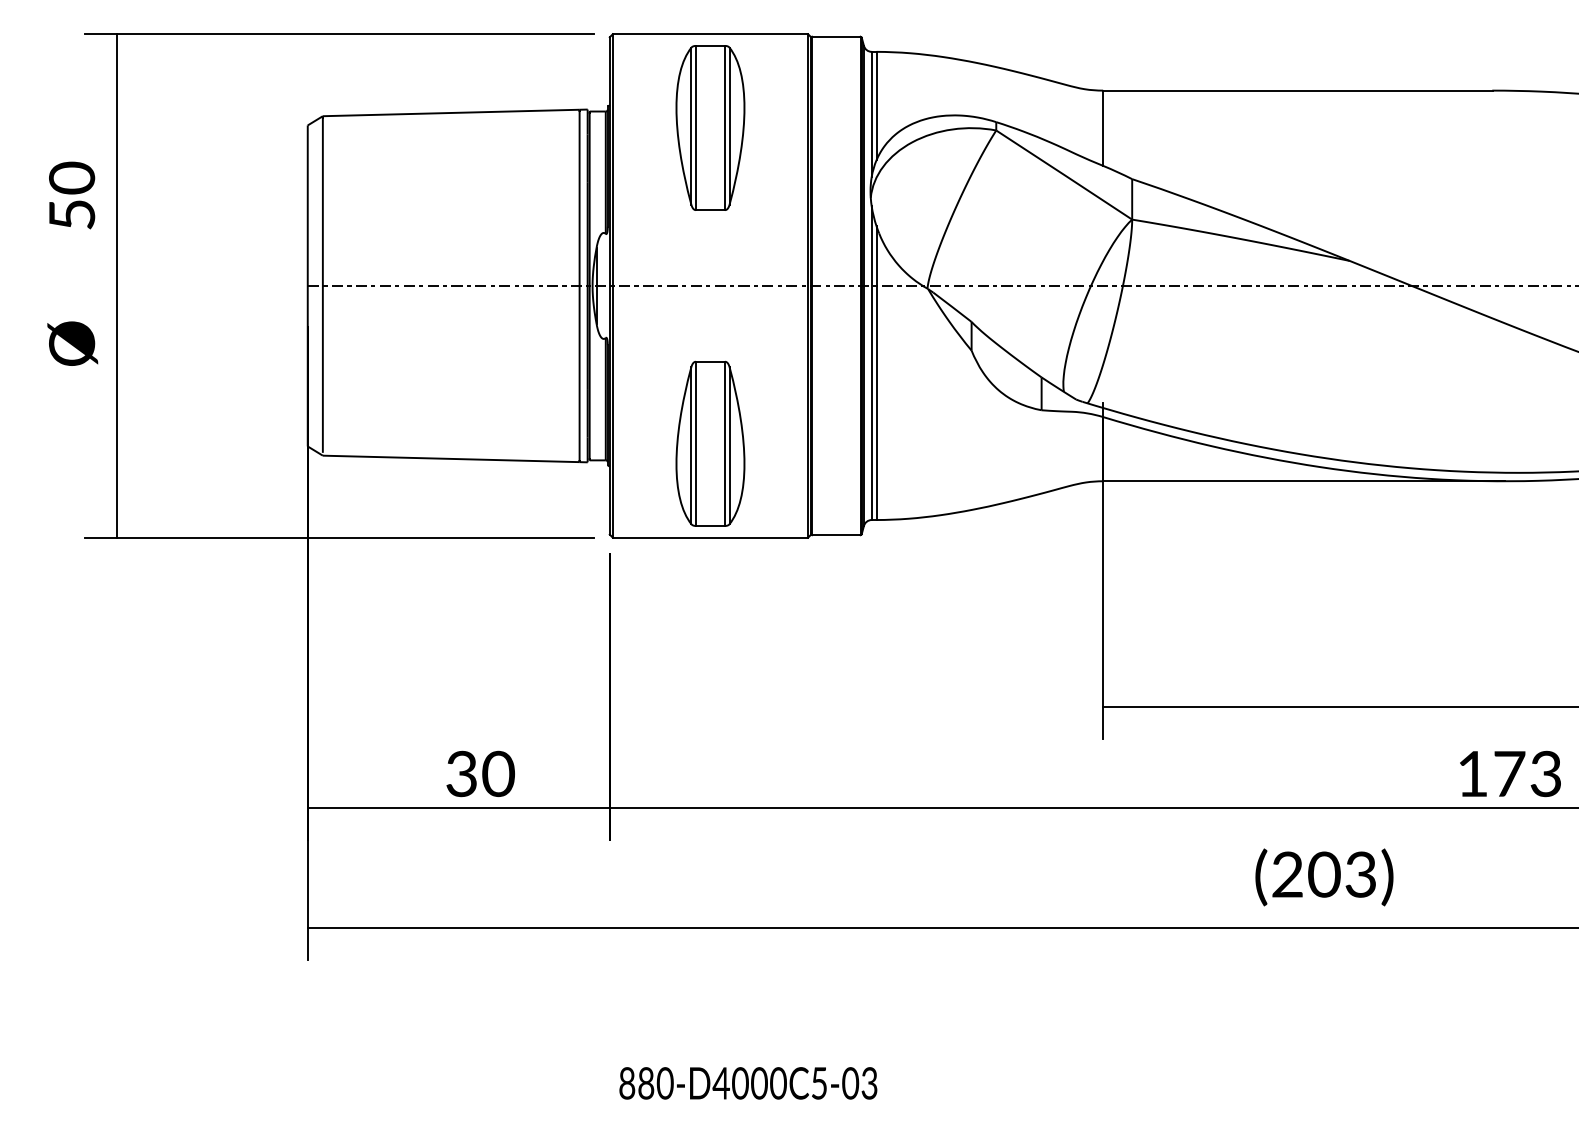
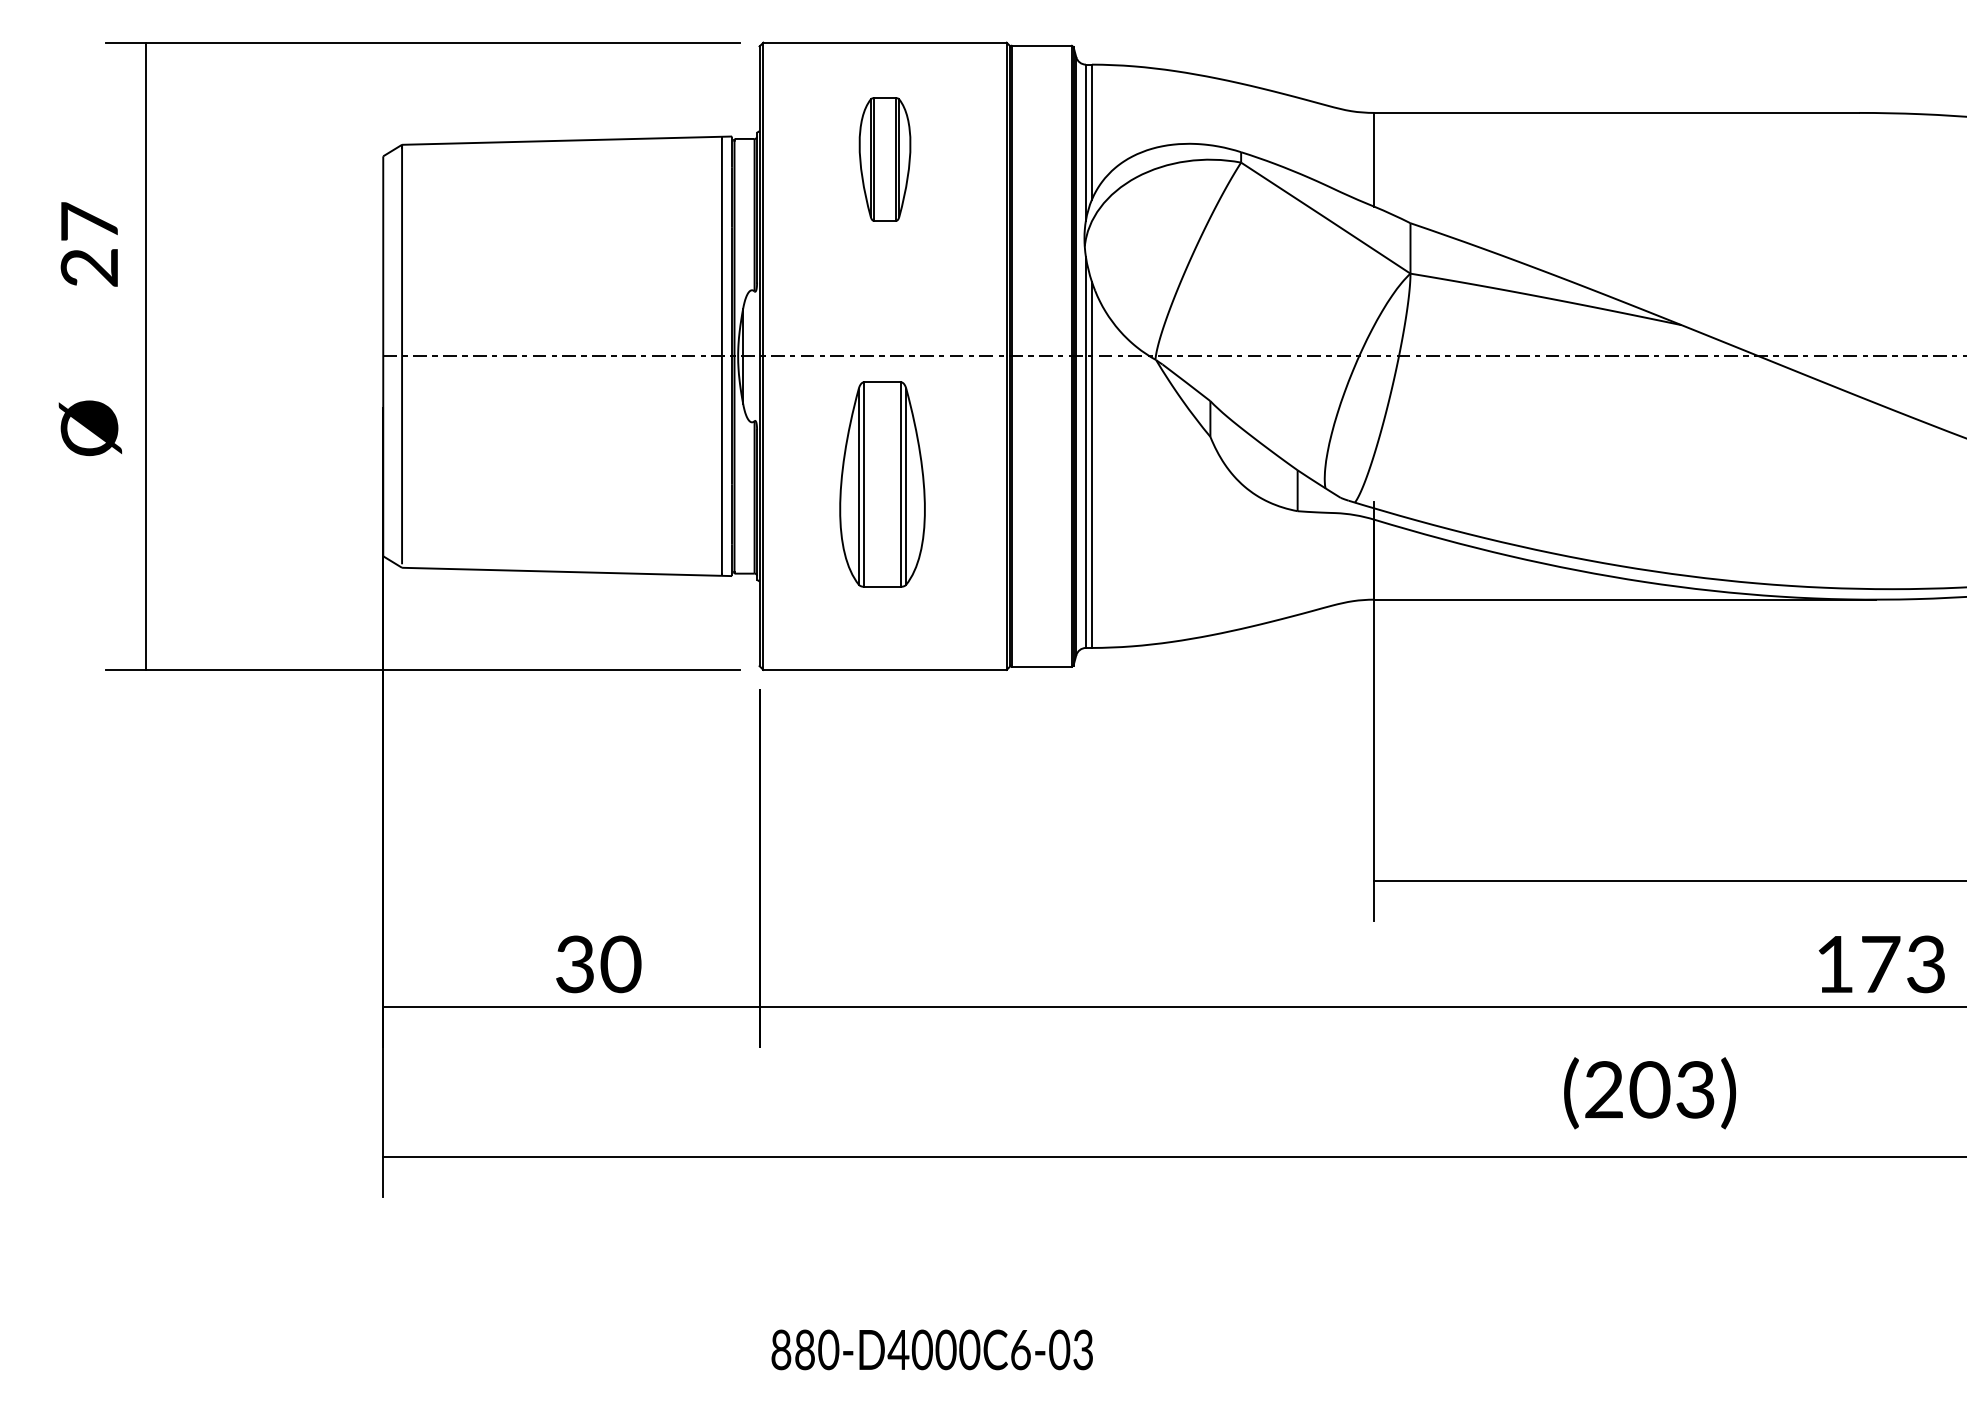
part: (710, 127) -> (885, 158), size x0.6
text: (72, 195) -> (90, 243), 50 -> 27
part: (710, 443) -> (882, 484), moved
text: (819, 1083) -> (1020, 1350), 880-D4000C5-03 -> 880-D4000C6-03

